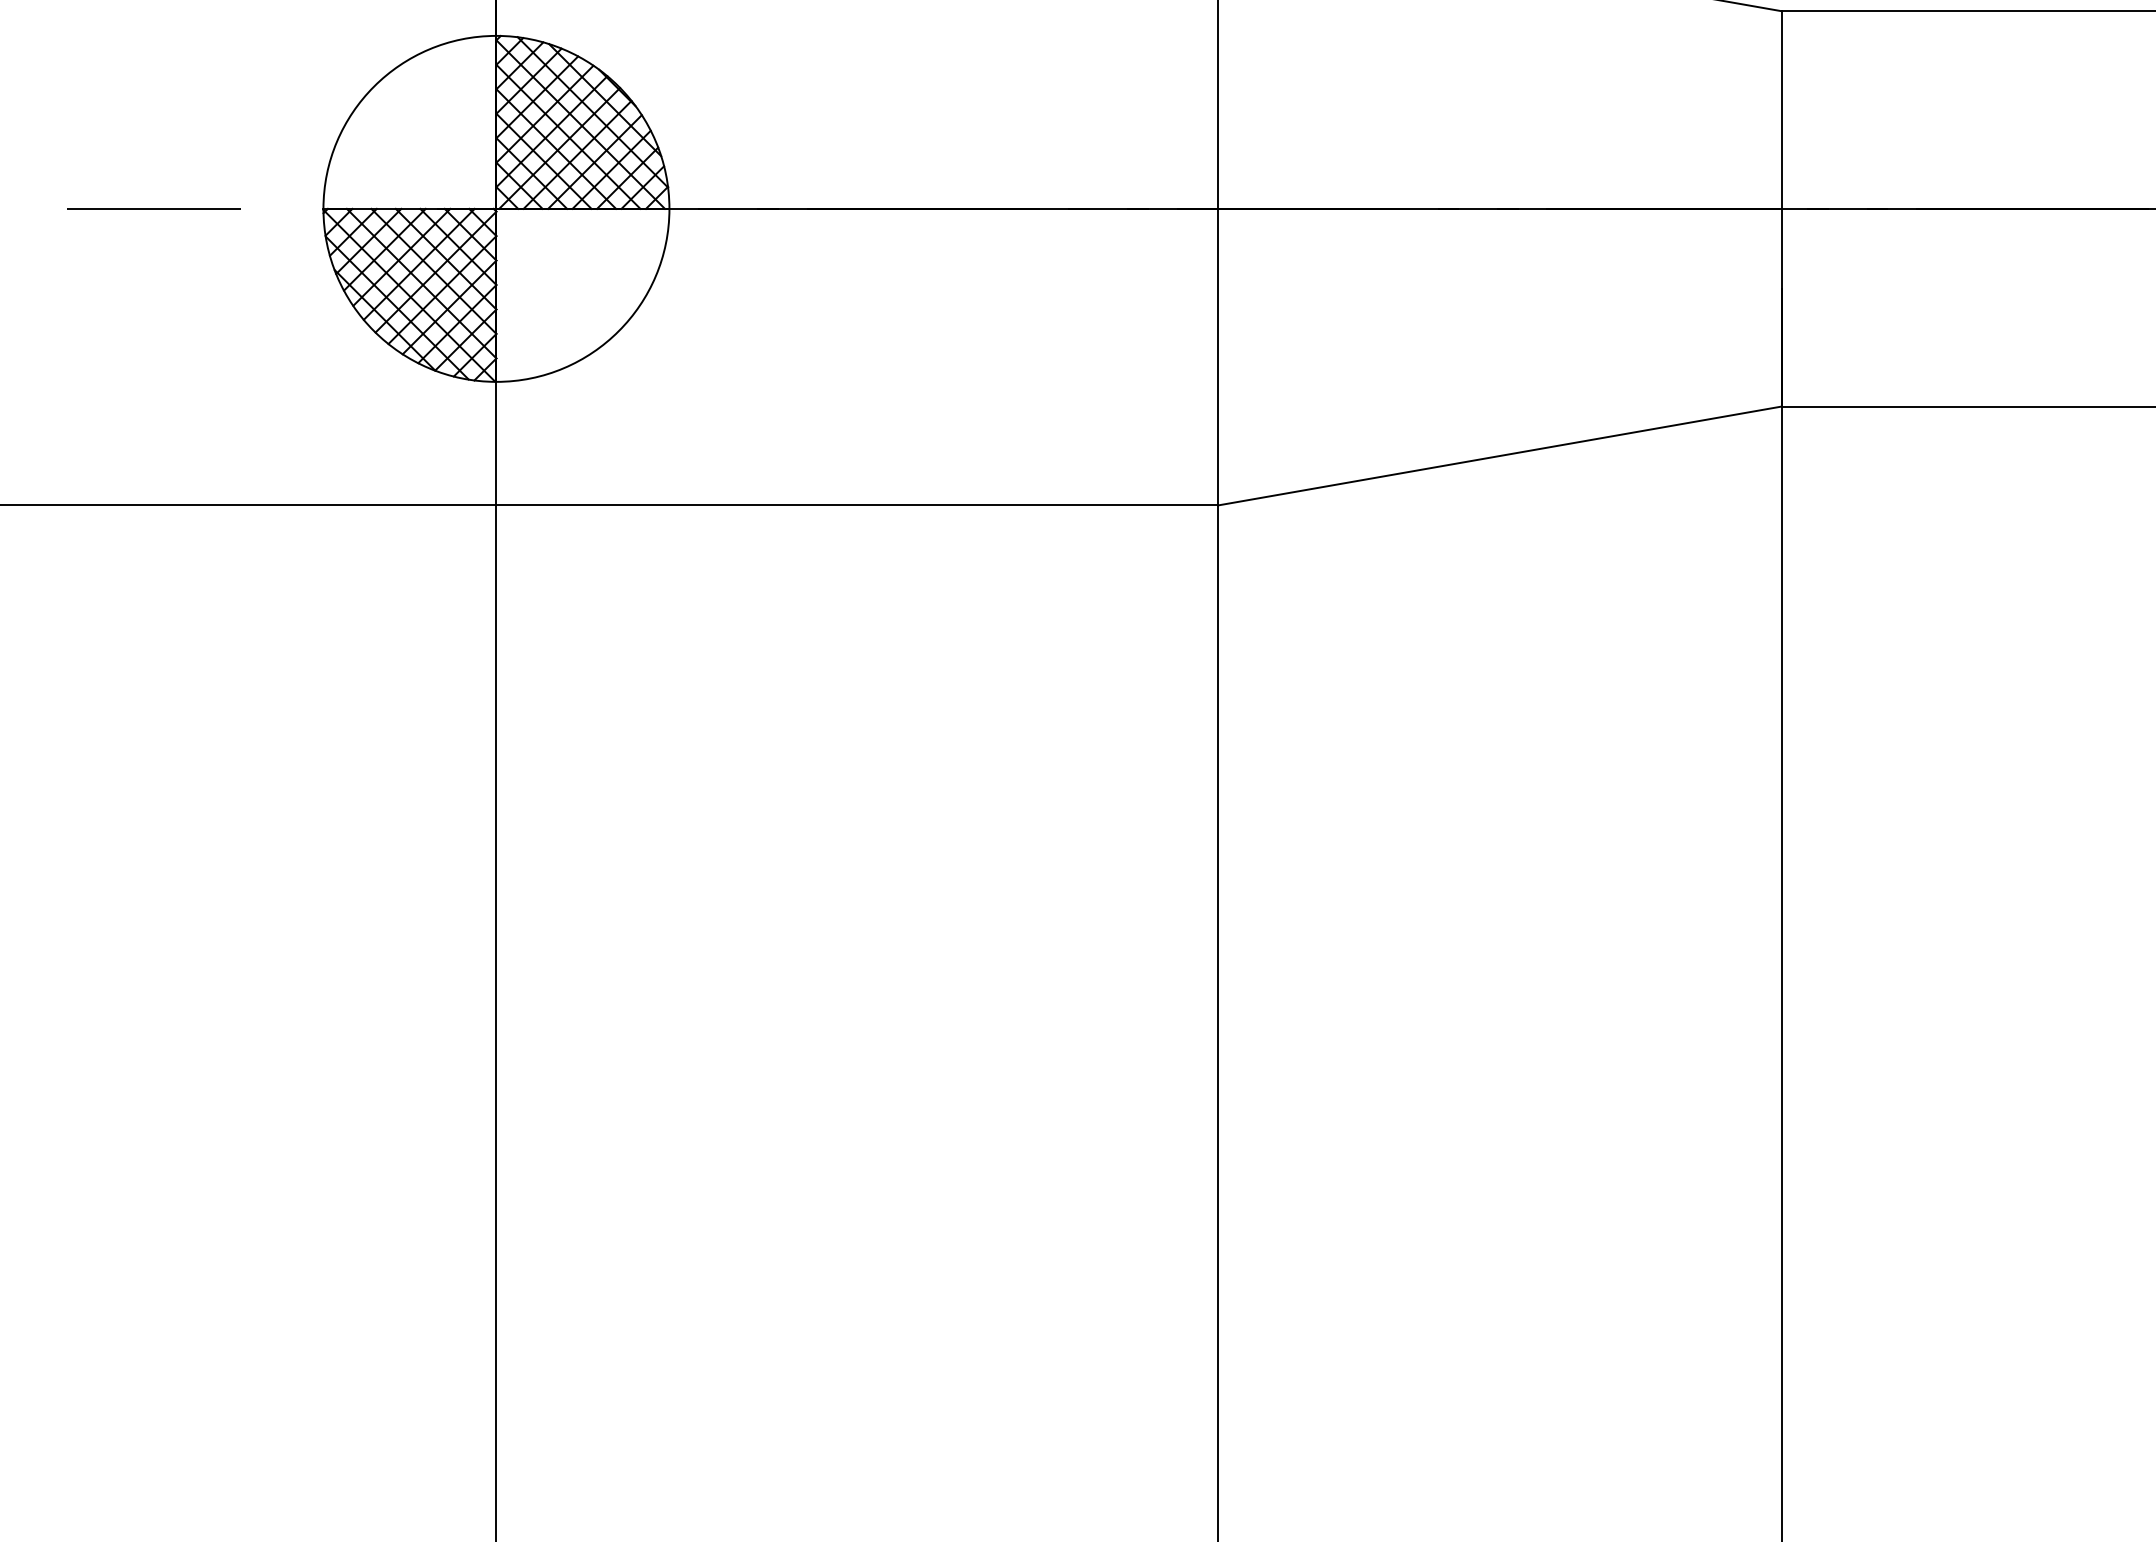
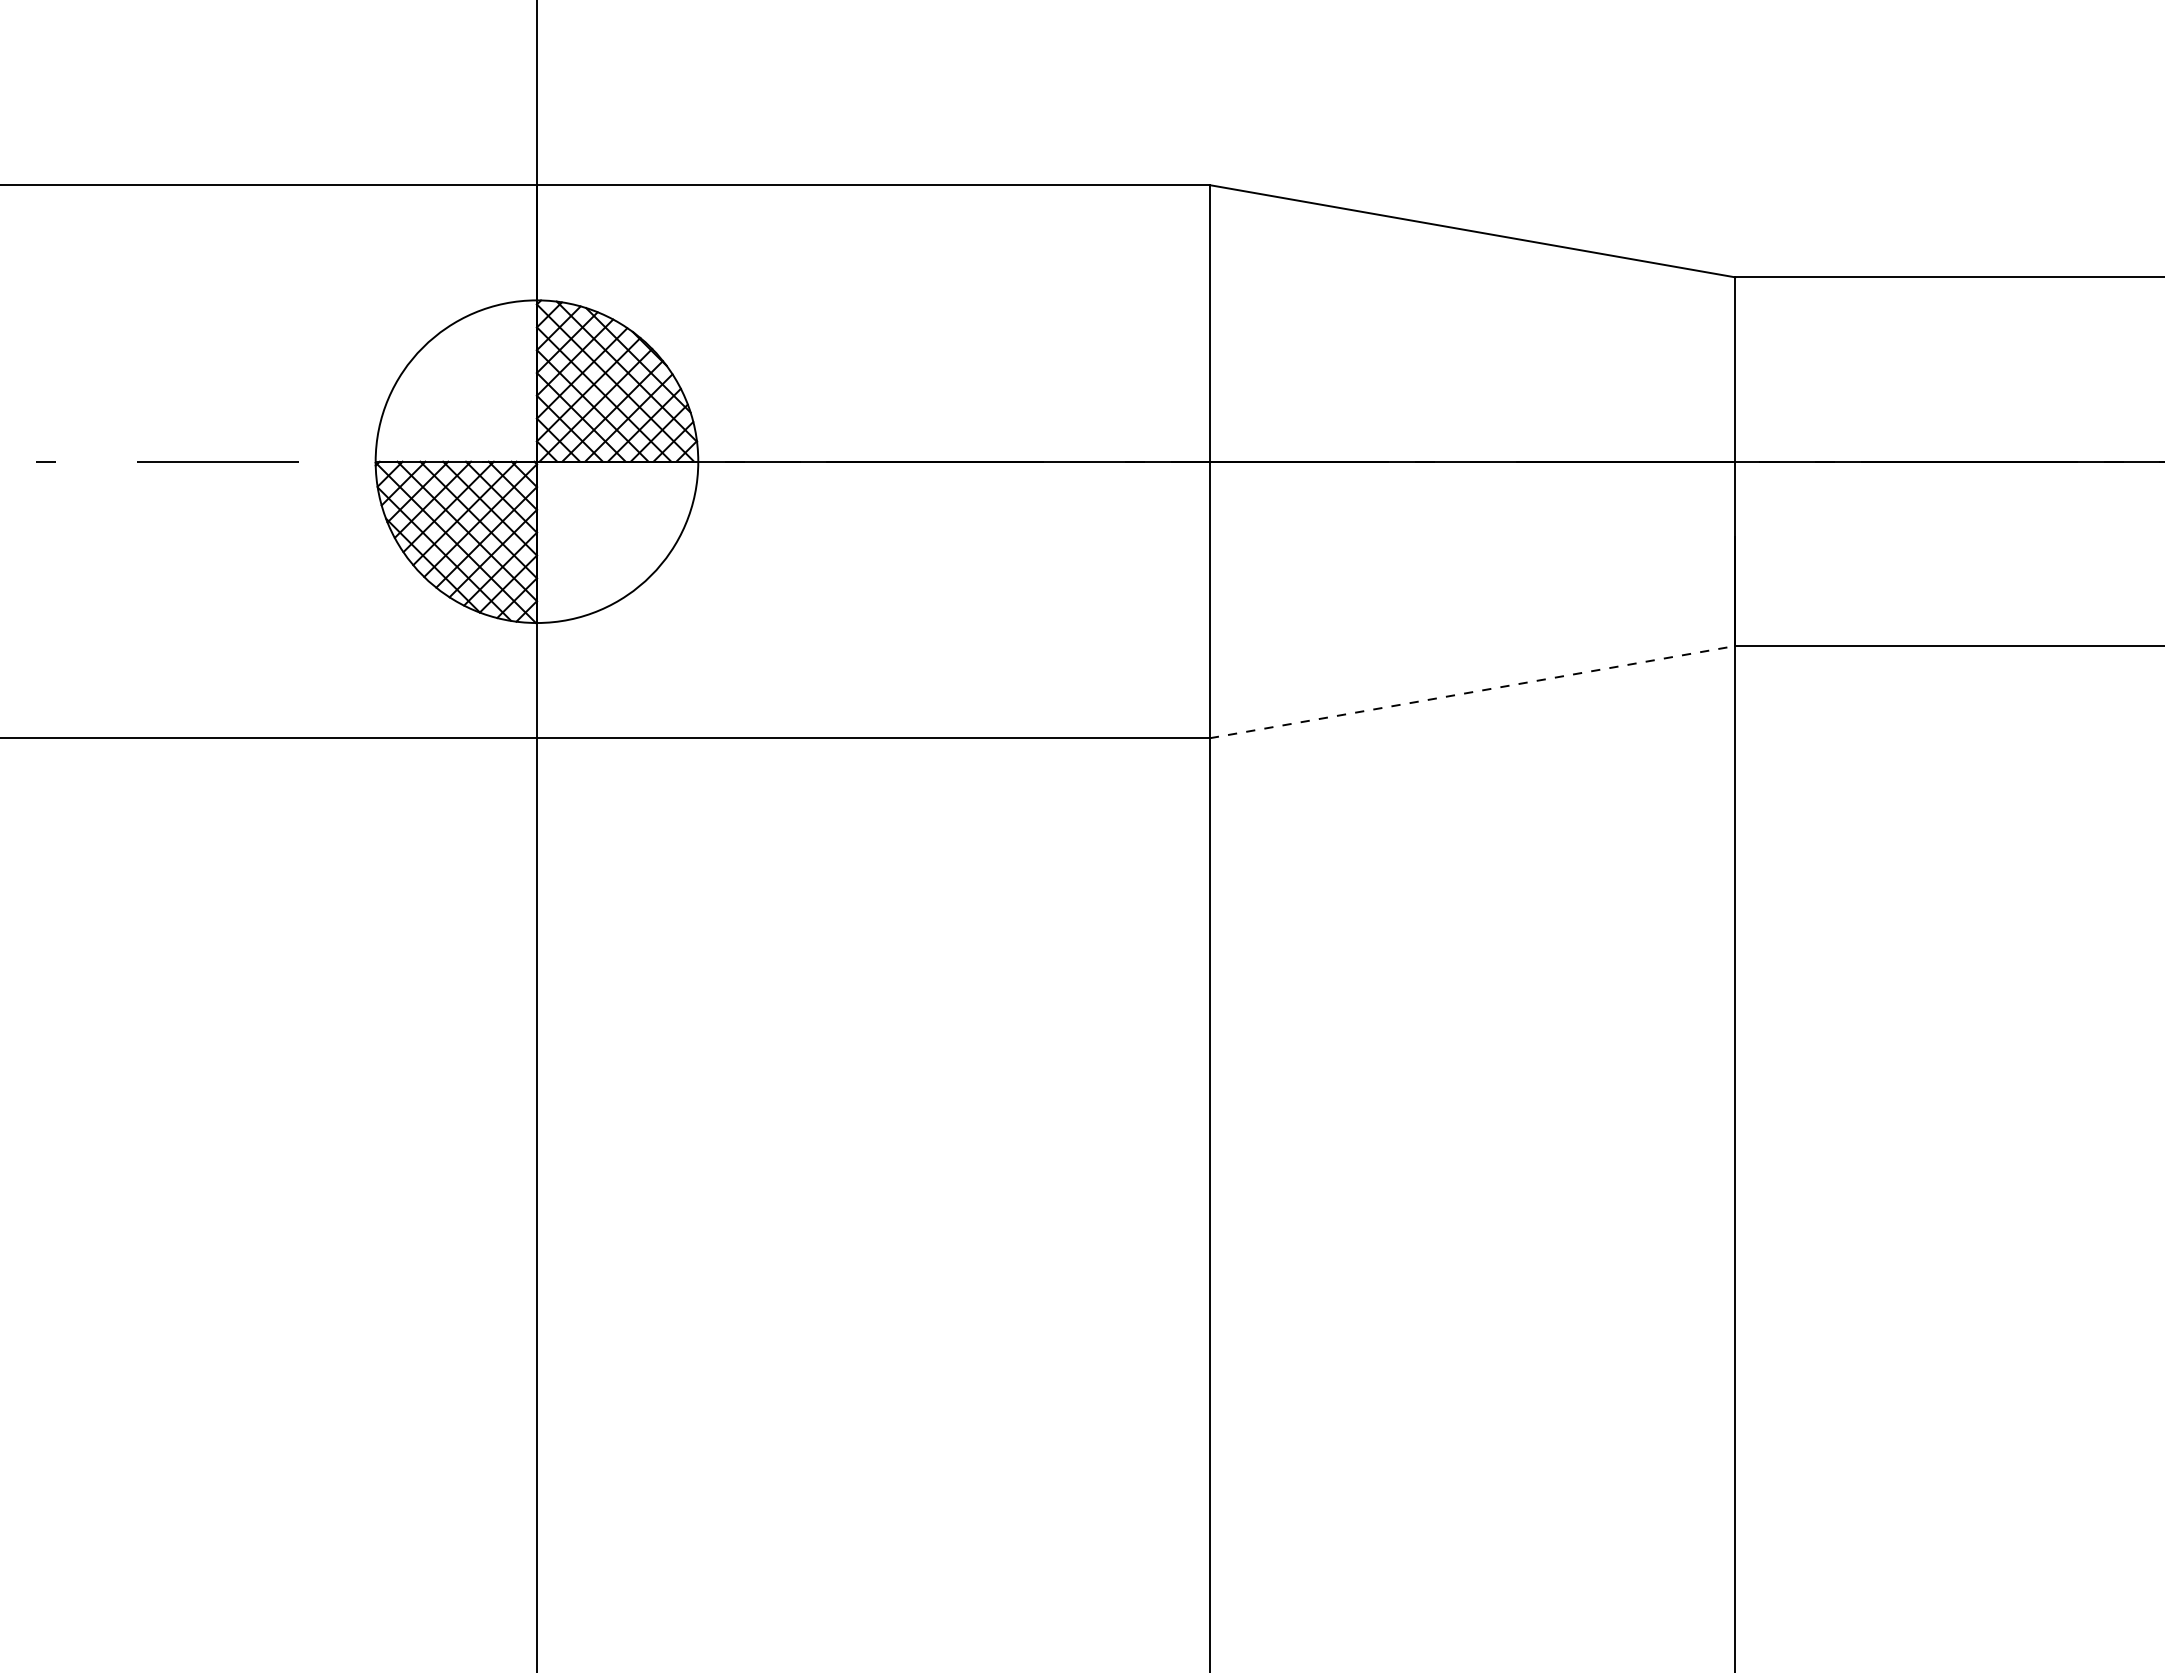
line: (1499, 456) -> (1472, 692), solid -> dashed

